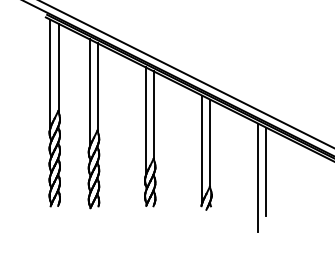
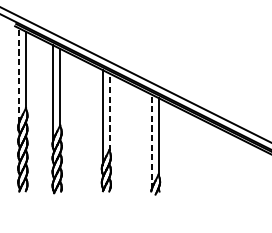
line: (50, 73) -> (19, 75), solid -> dashed
line: (153, 115) -> (109, 112), solid -> dashed
line: (202, 149) -> (152, 141), solid -> dashed
line: (266, 171) -> (208, 161), removed
line: (258, 177) -> (201, 166), removed

